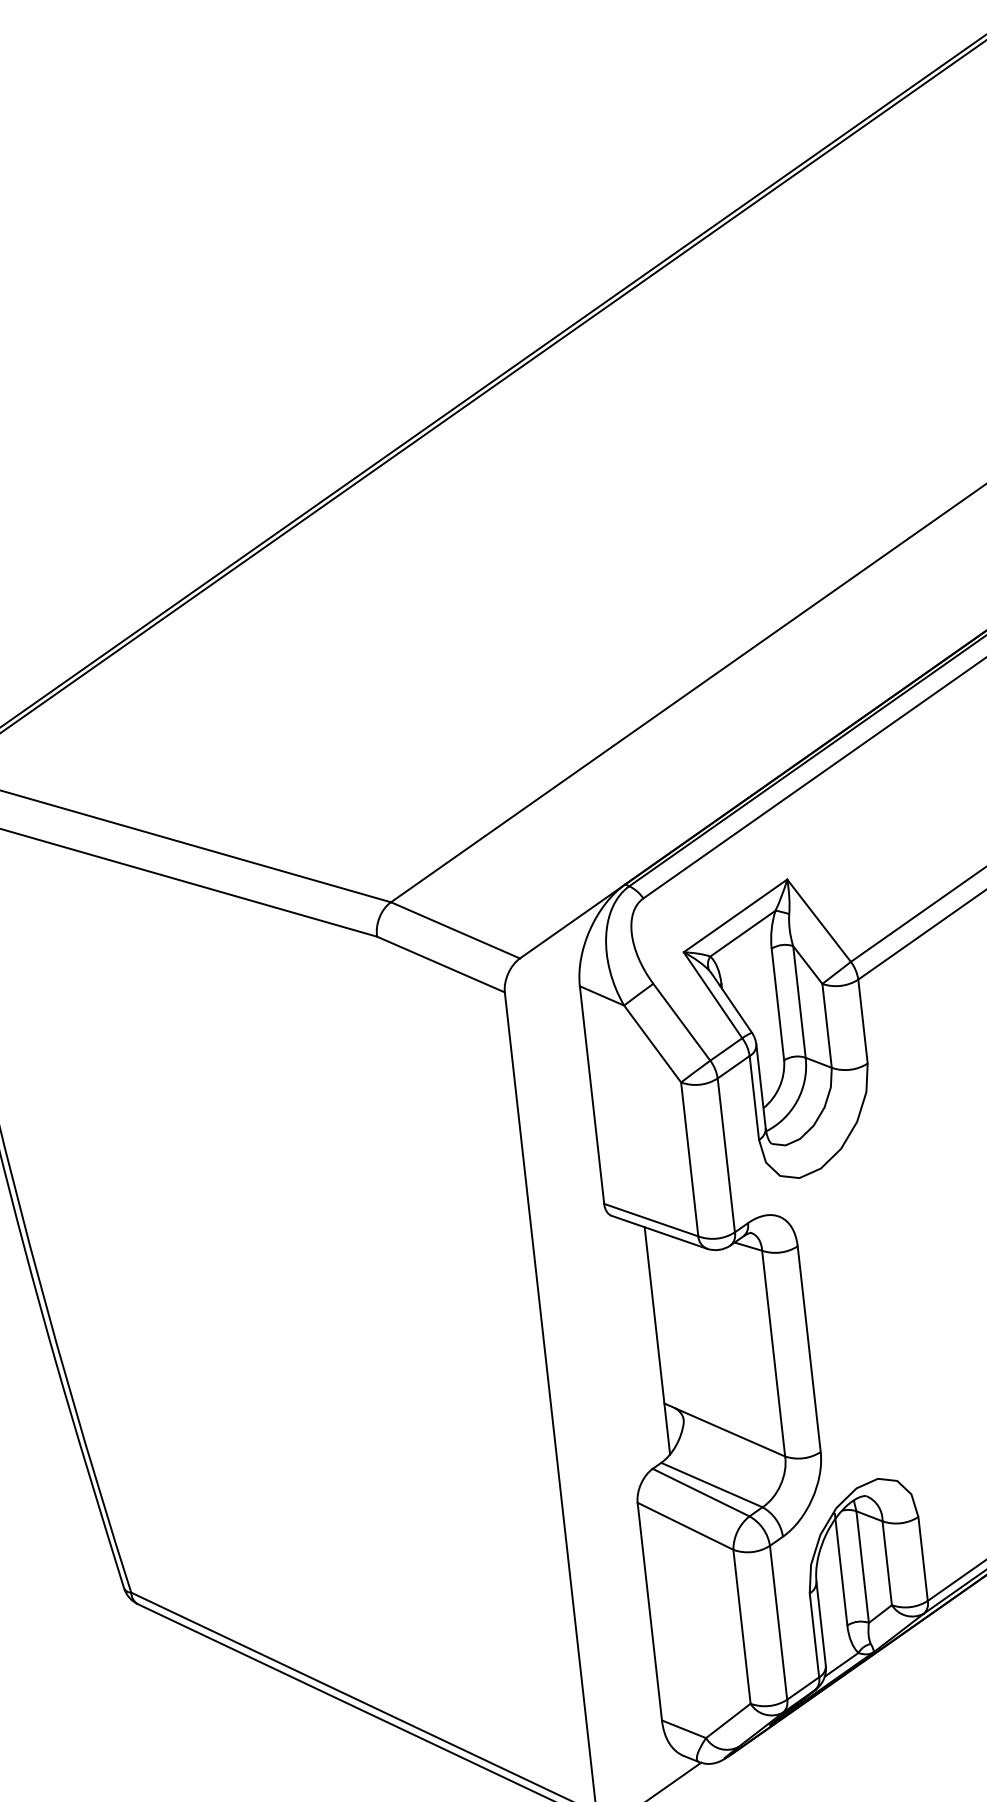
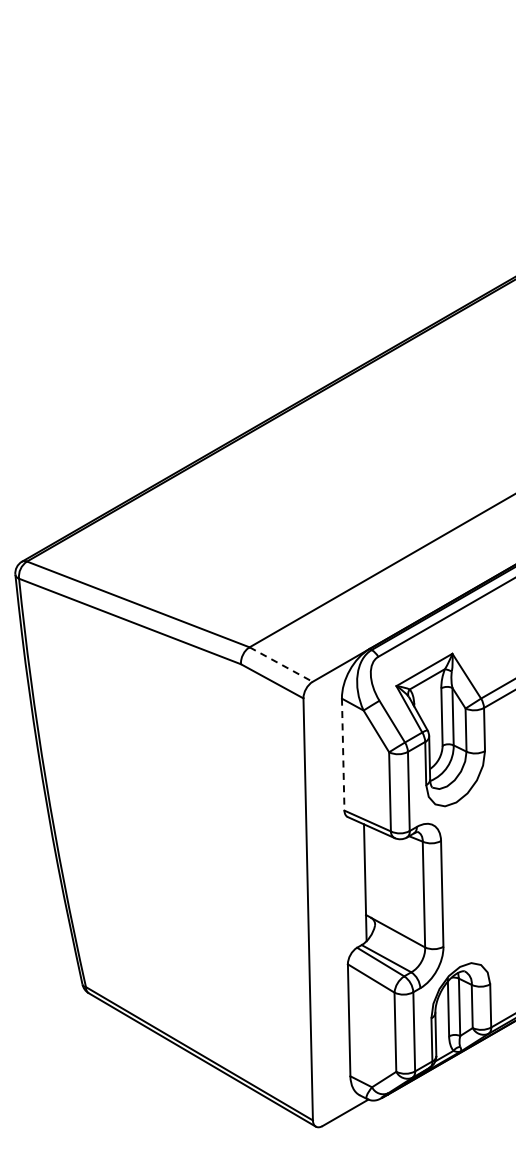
line: (456, 930) -> (281, 664), solid -> dashed
line: (592, 1094) -> (343, 754), solid -> dashed

